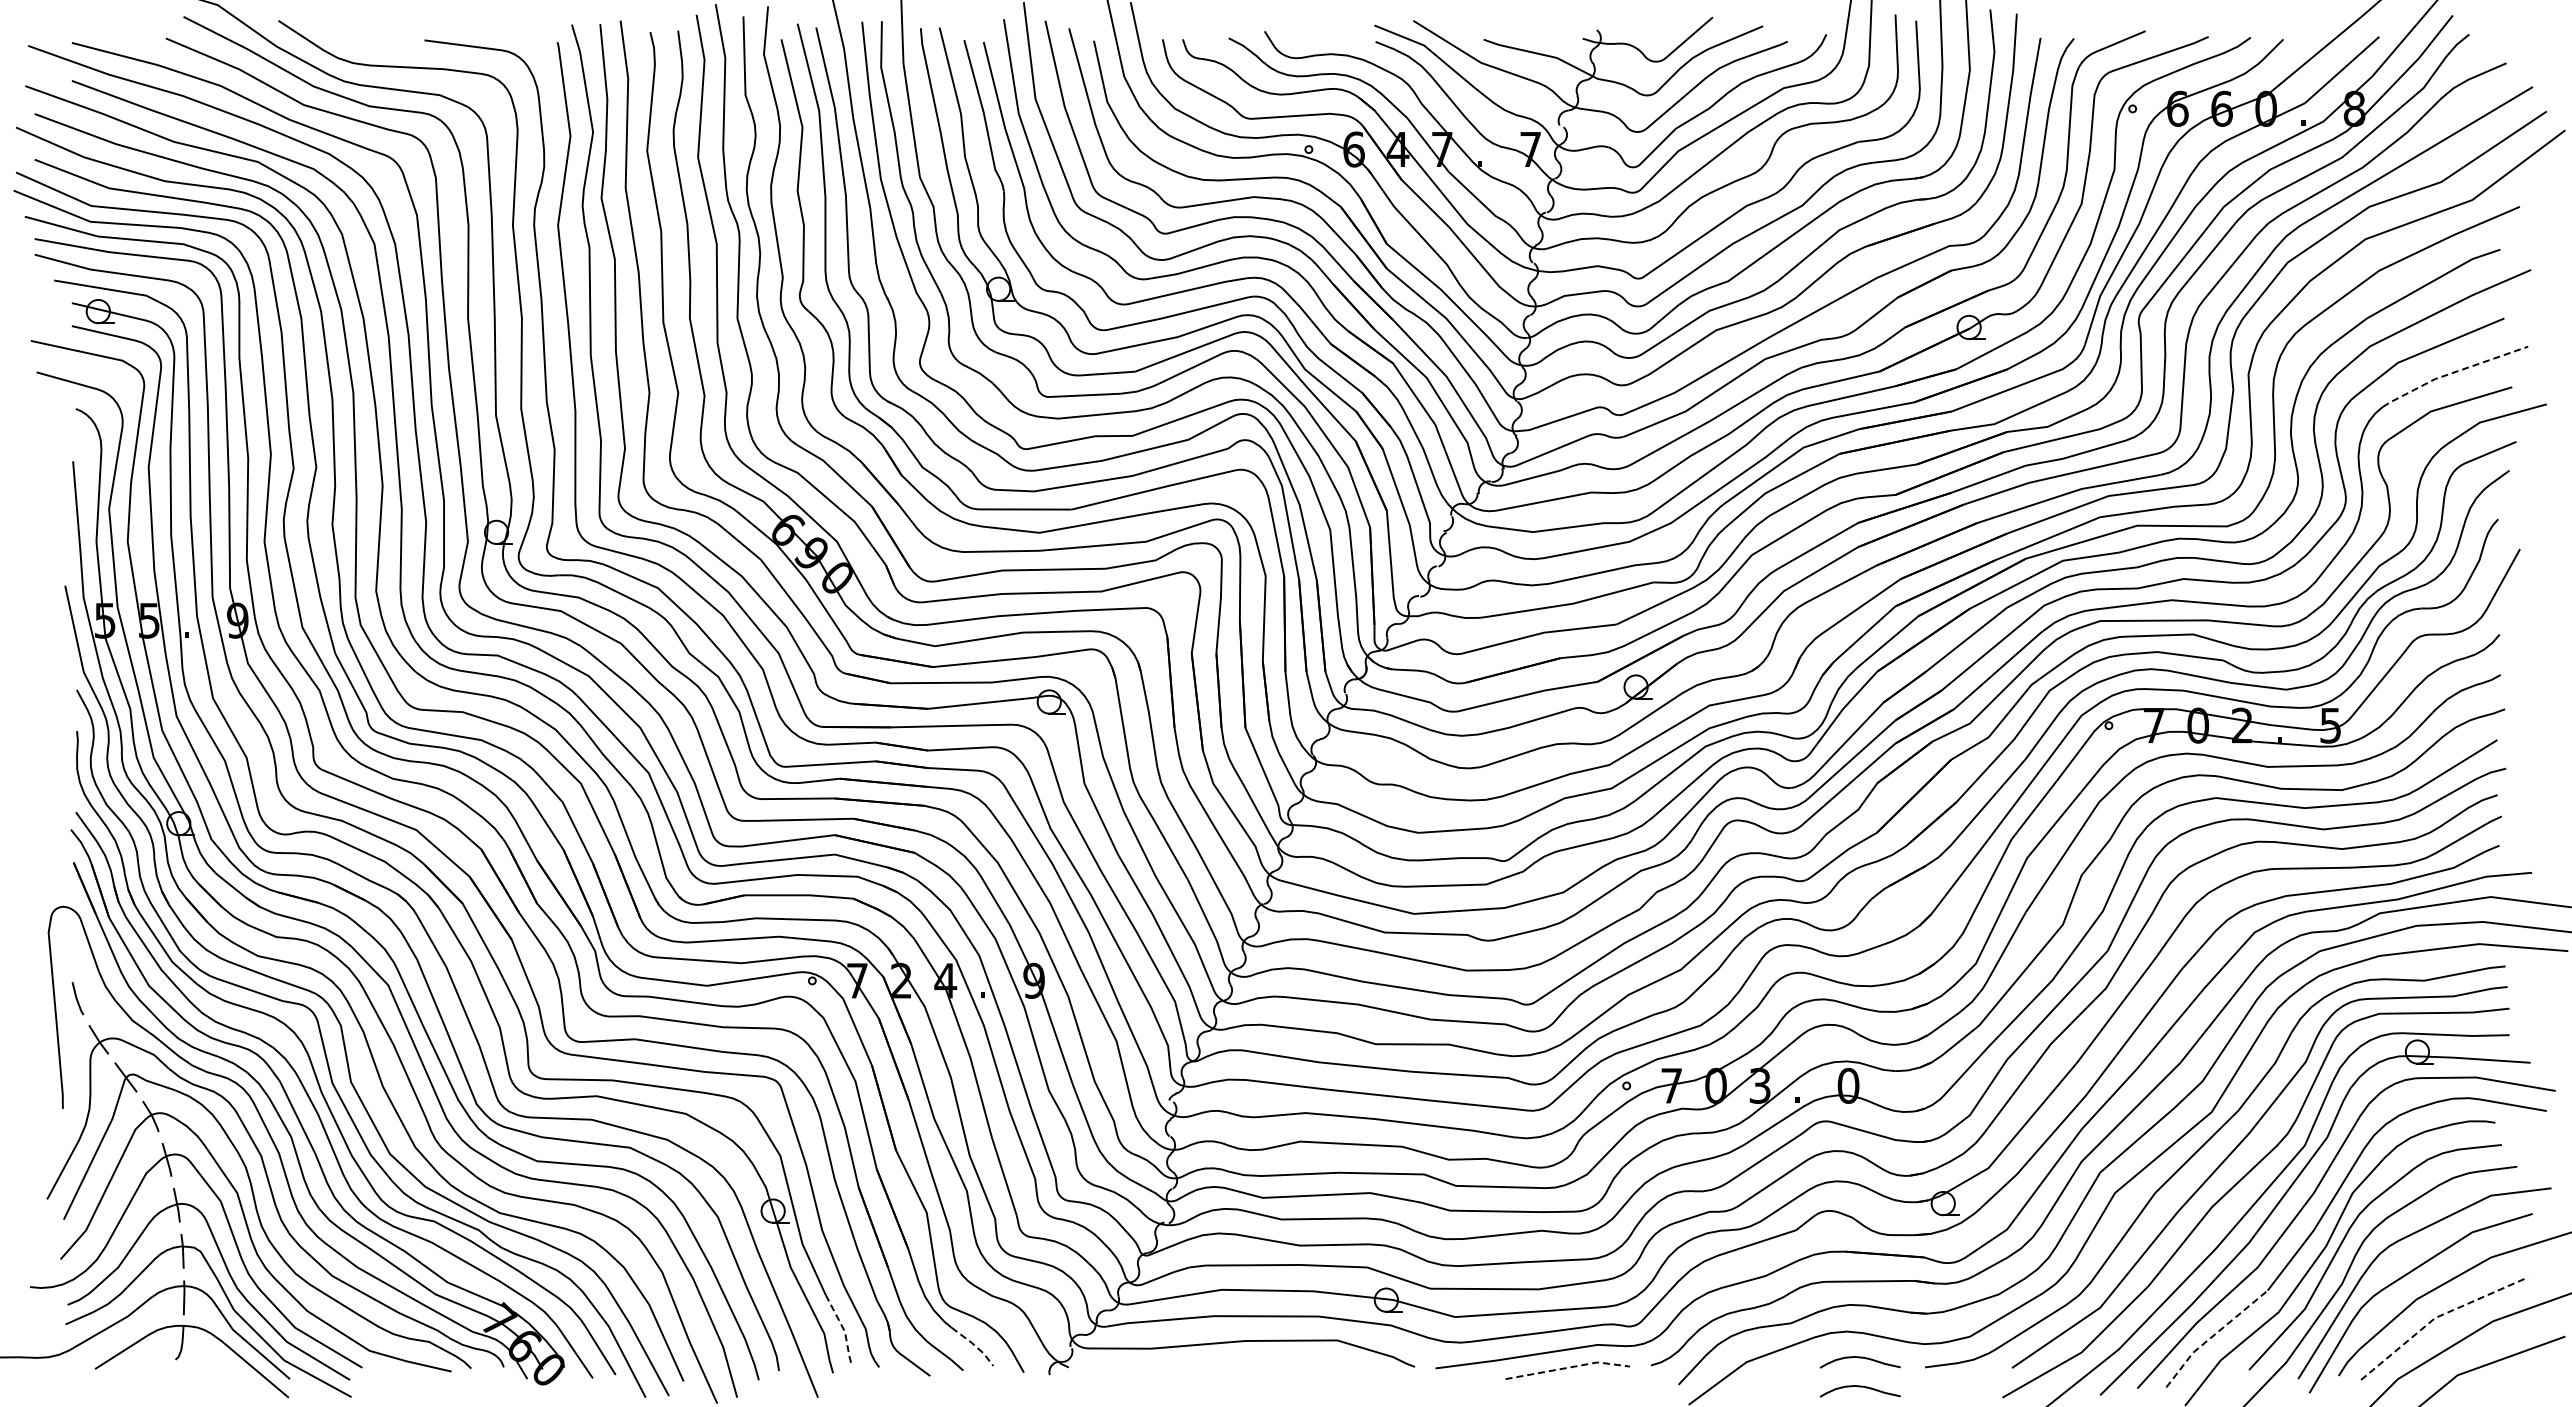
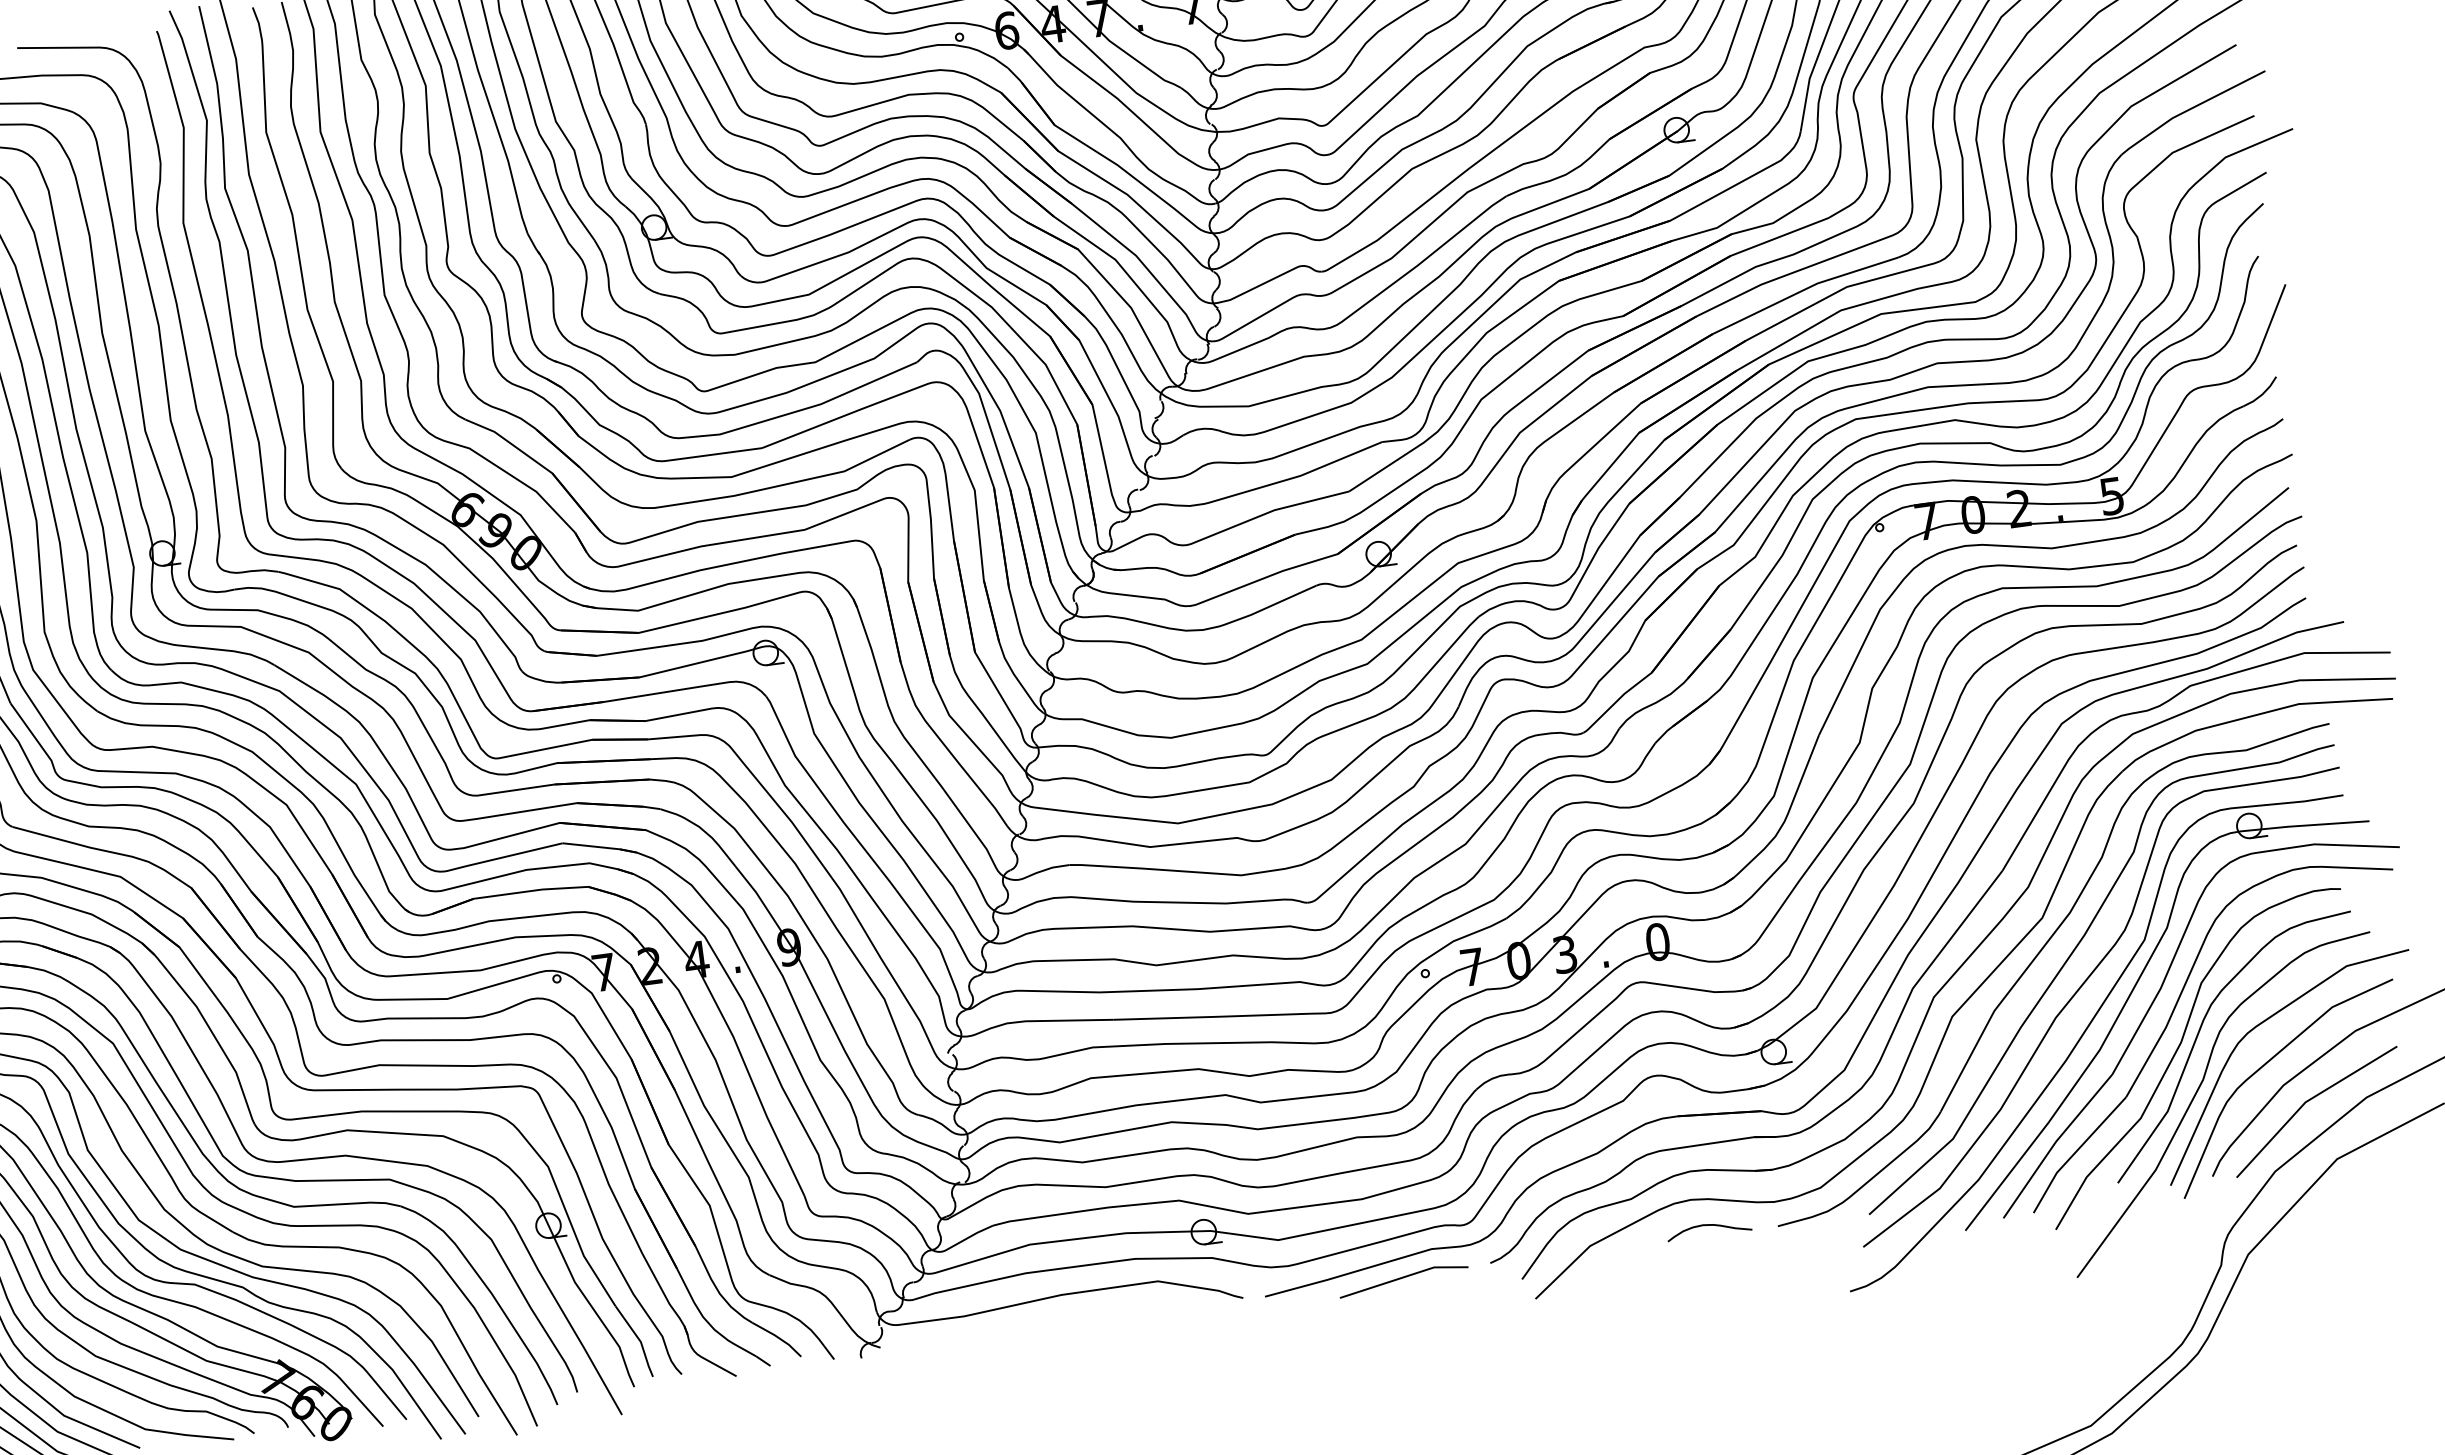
line: (2452, 373) -> (2189, 109), dashed -> solid
line: (2436, 1317) -> (2306, 1101), dashed -> solid
line: (844, 1330) -> (640, 1340), dashed -> solid
line: (2213, 1336) -> (2075, 1153), dashed -> solid
line: (974, 1345) -> (778, 1338), dashed -> solid
line: (1568, 1367) -> (1404, 1276), dashed -> solid
curve: (1859, 1387) -> (1712, 1256), removed

